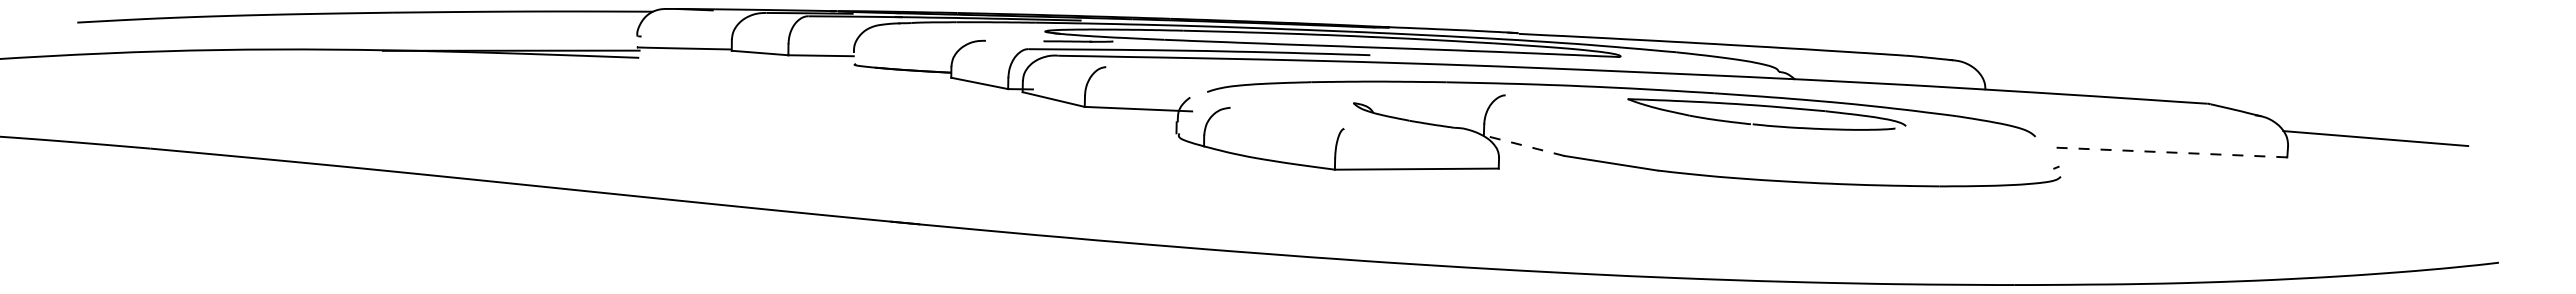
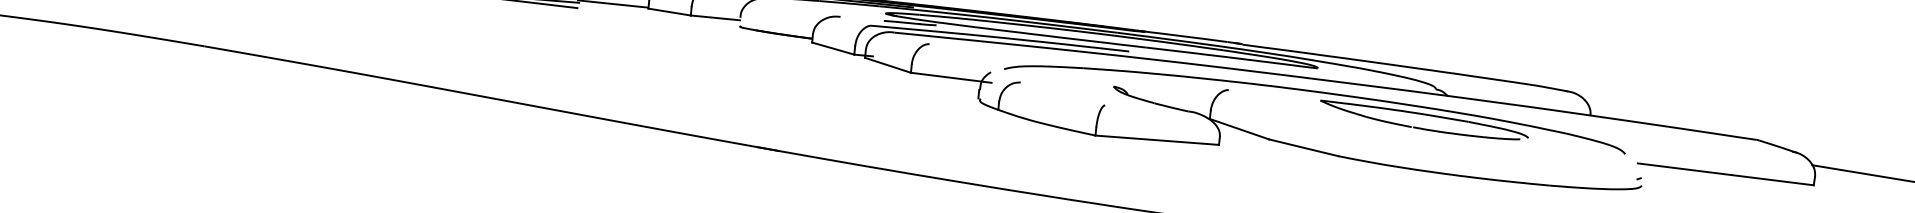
line: (1524, 145) -> (1239, 129), dashed -> solid
line: (2169, 152) -> (1725, 174), dashed -> solid

